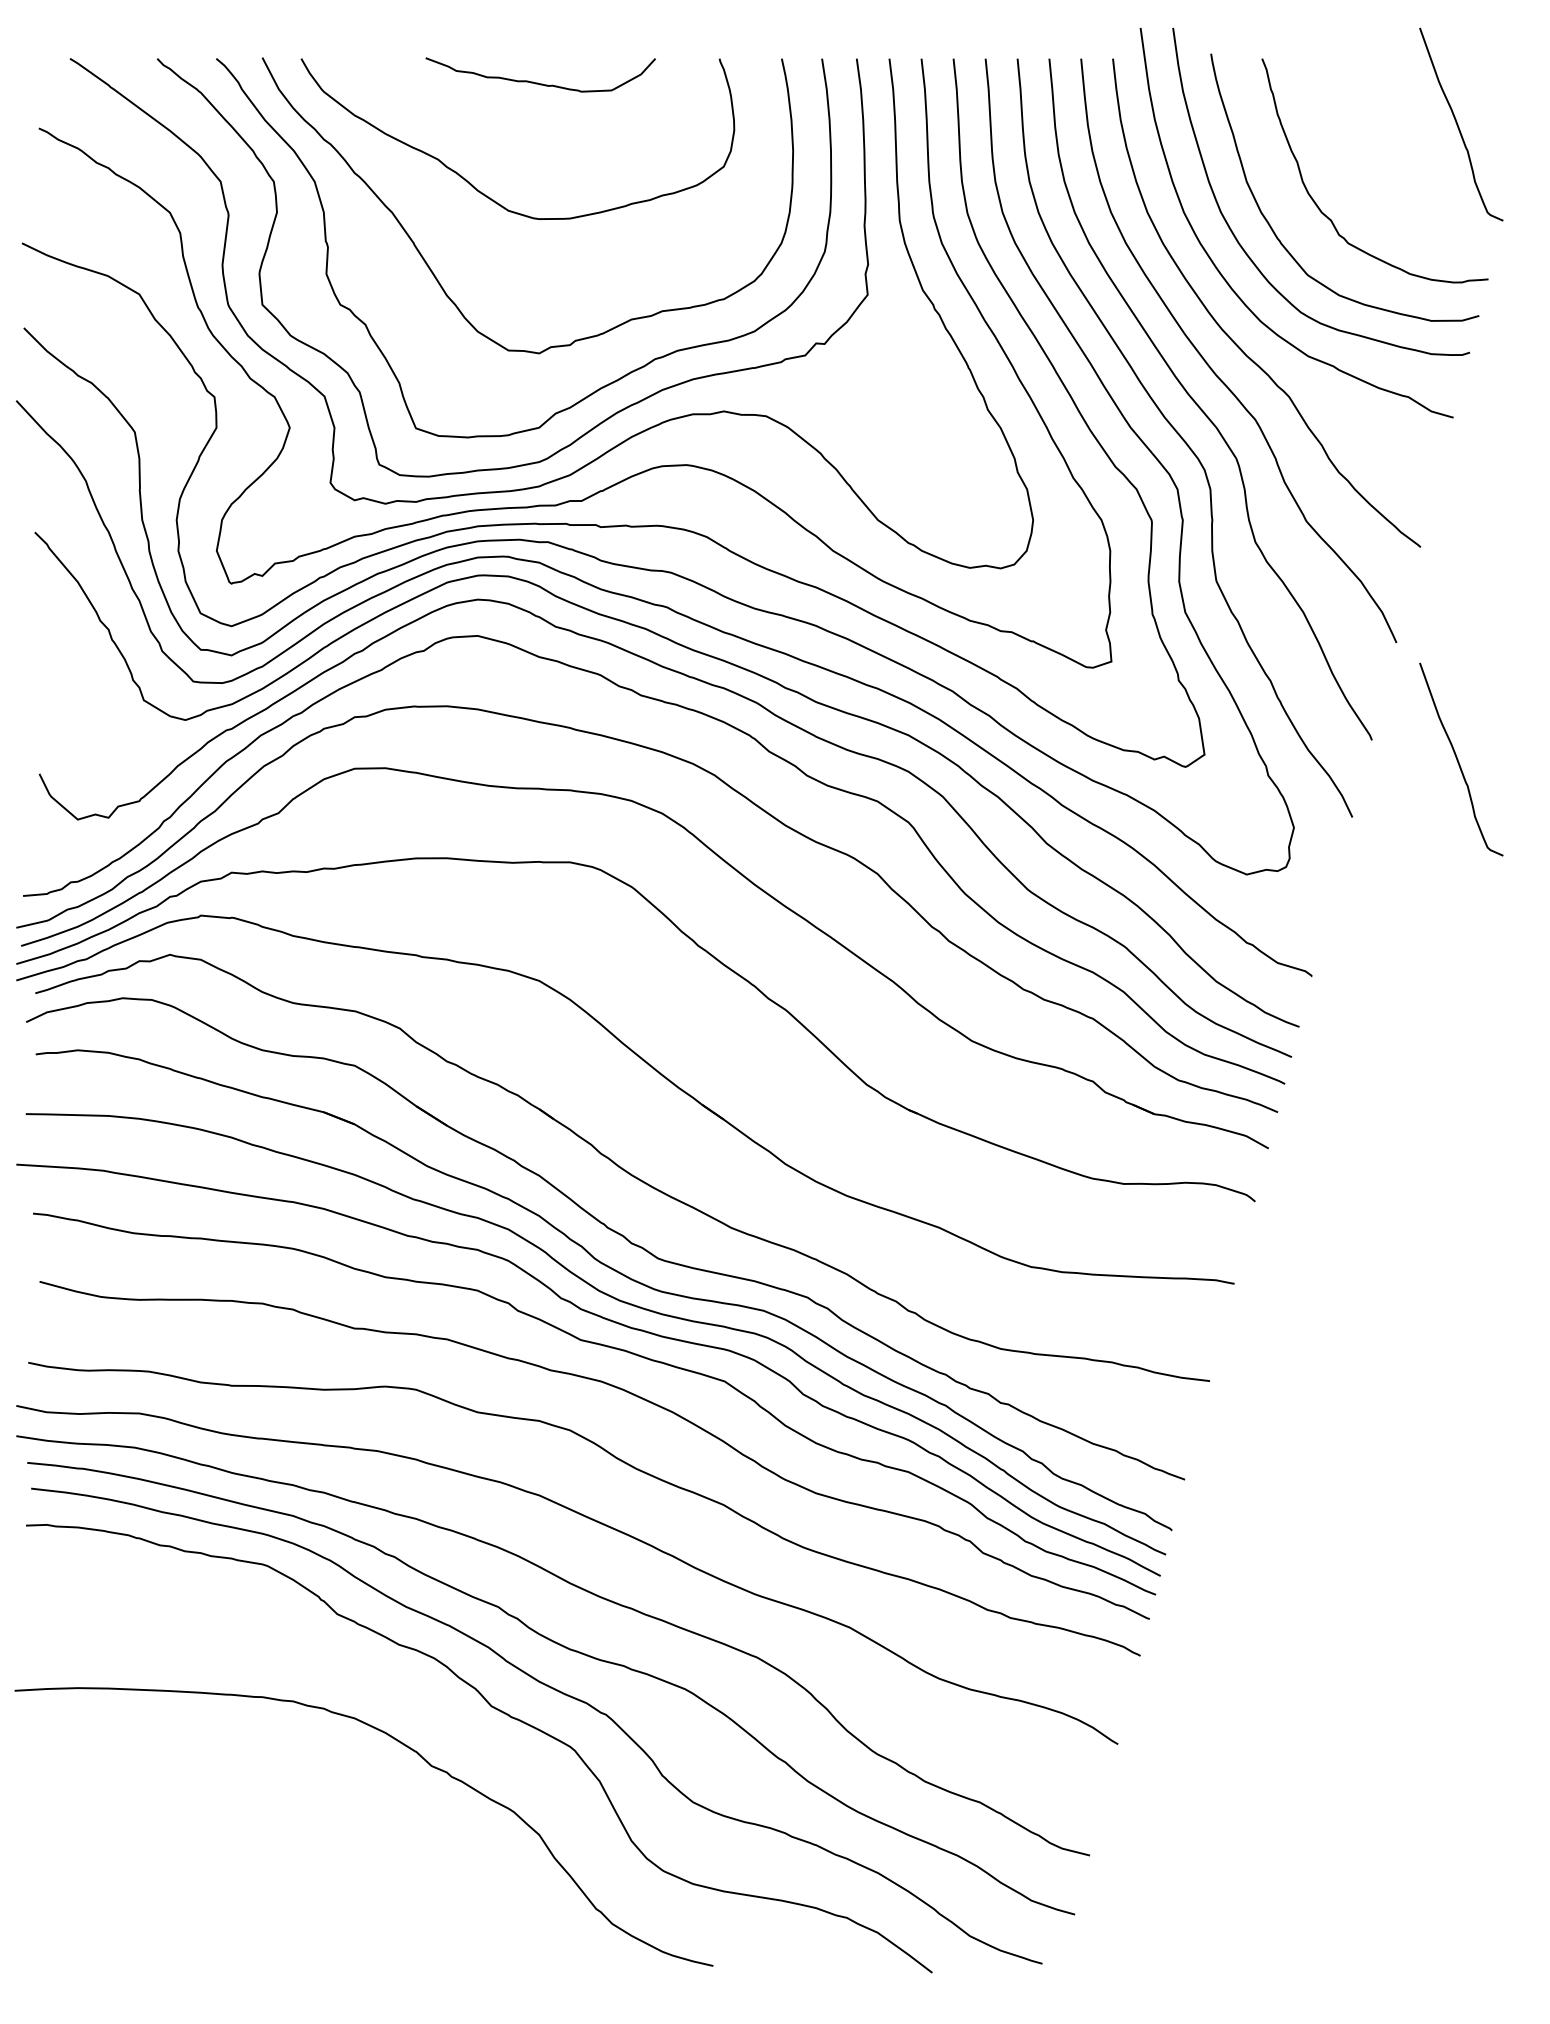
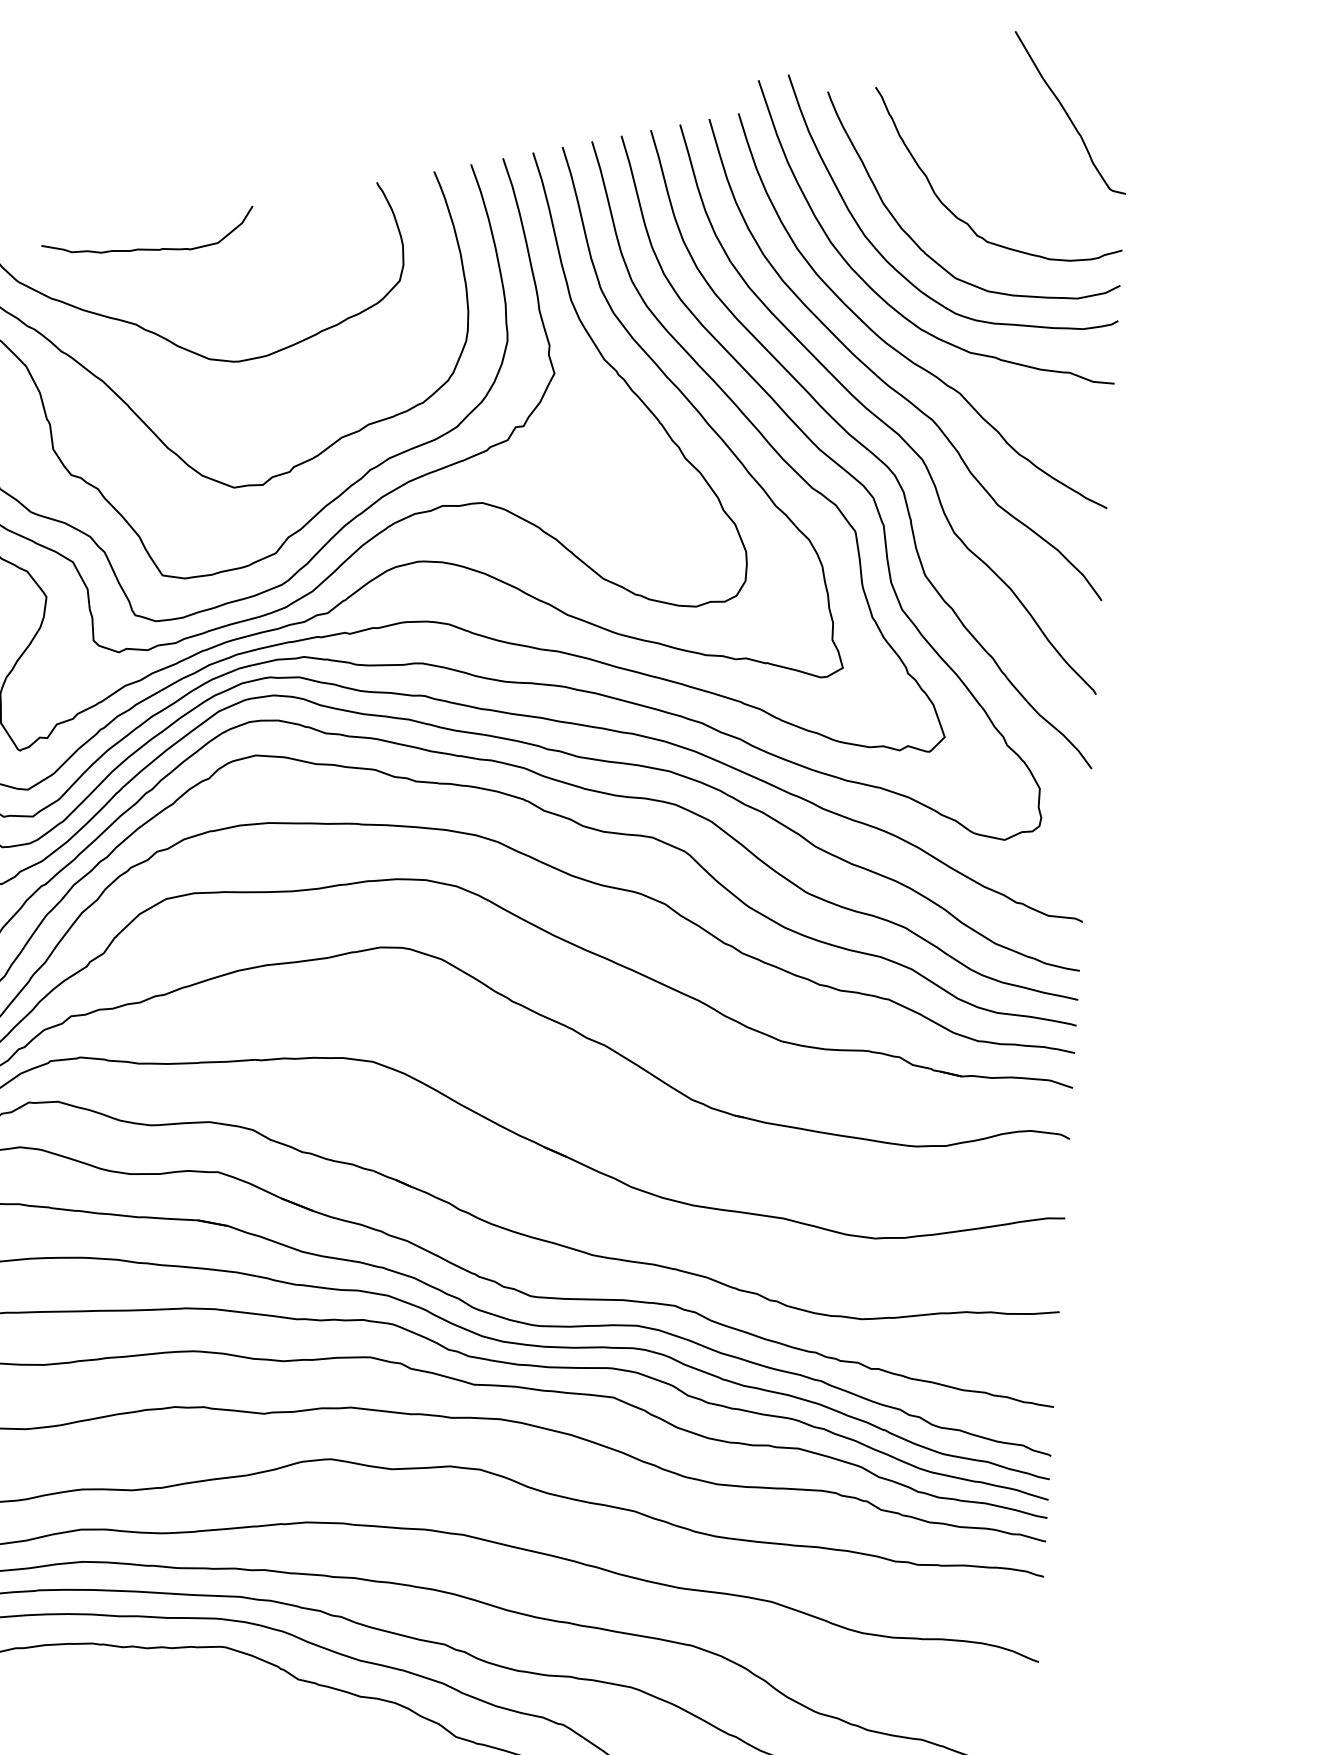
curve: (538, 82) -> (149, 248), moved
curve: (1458, 759) -> (1179, 697), removed

